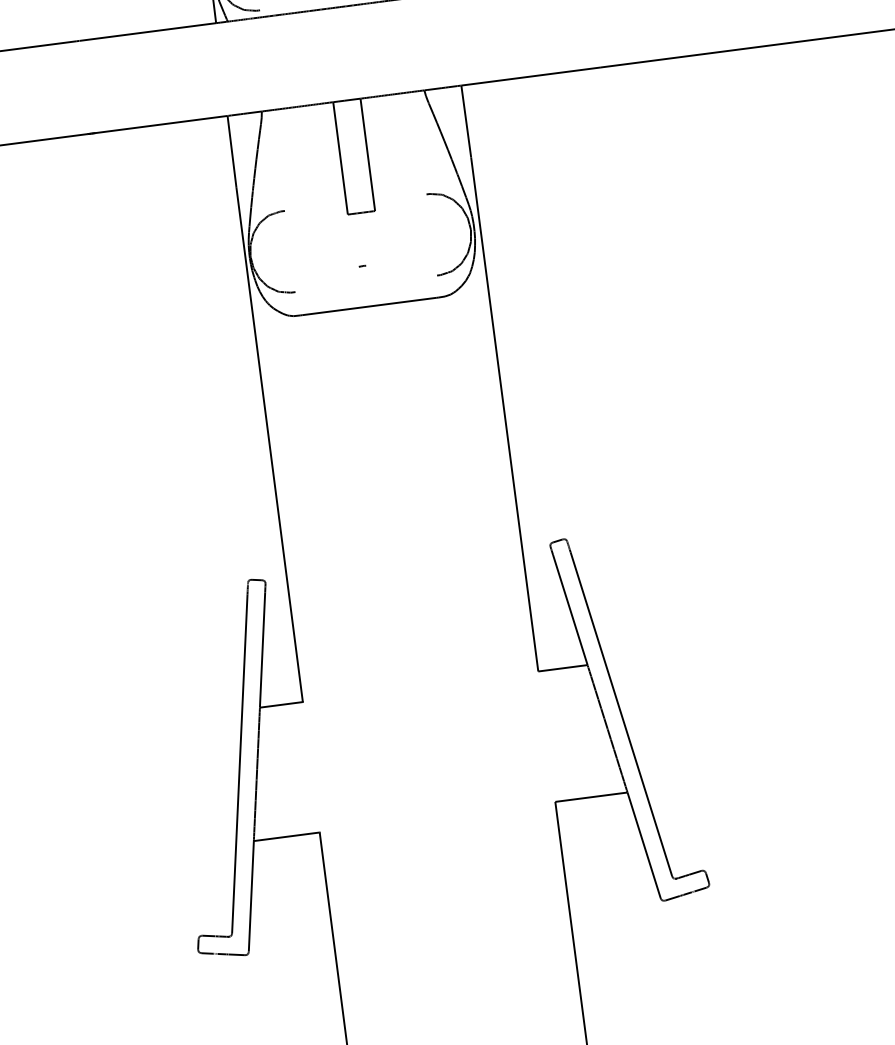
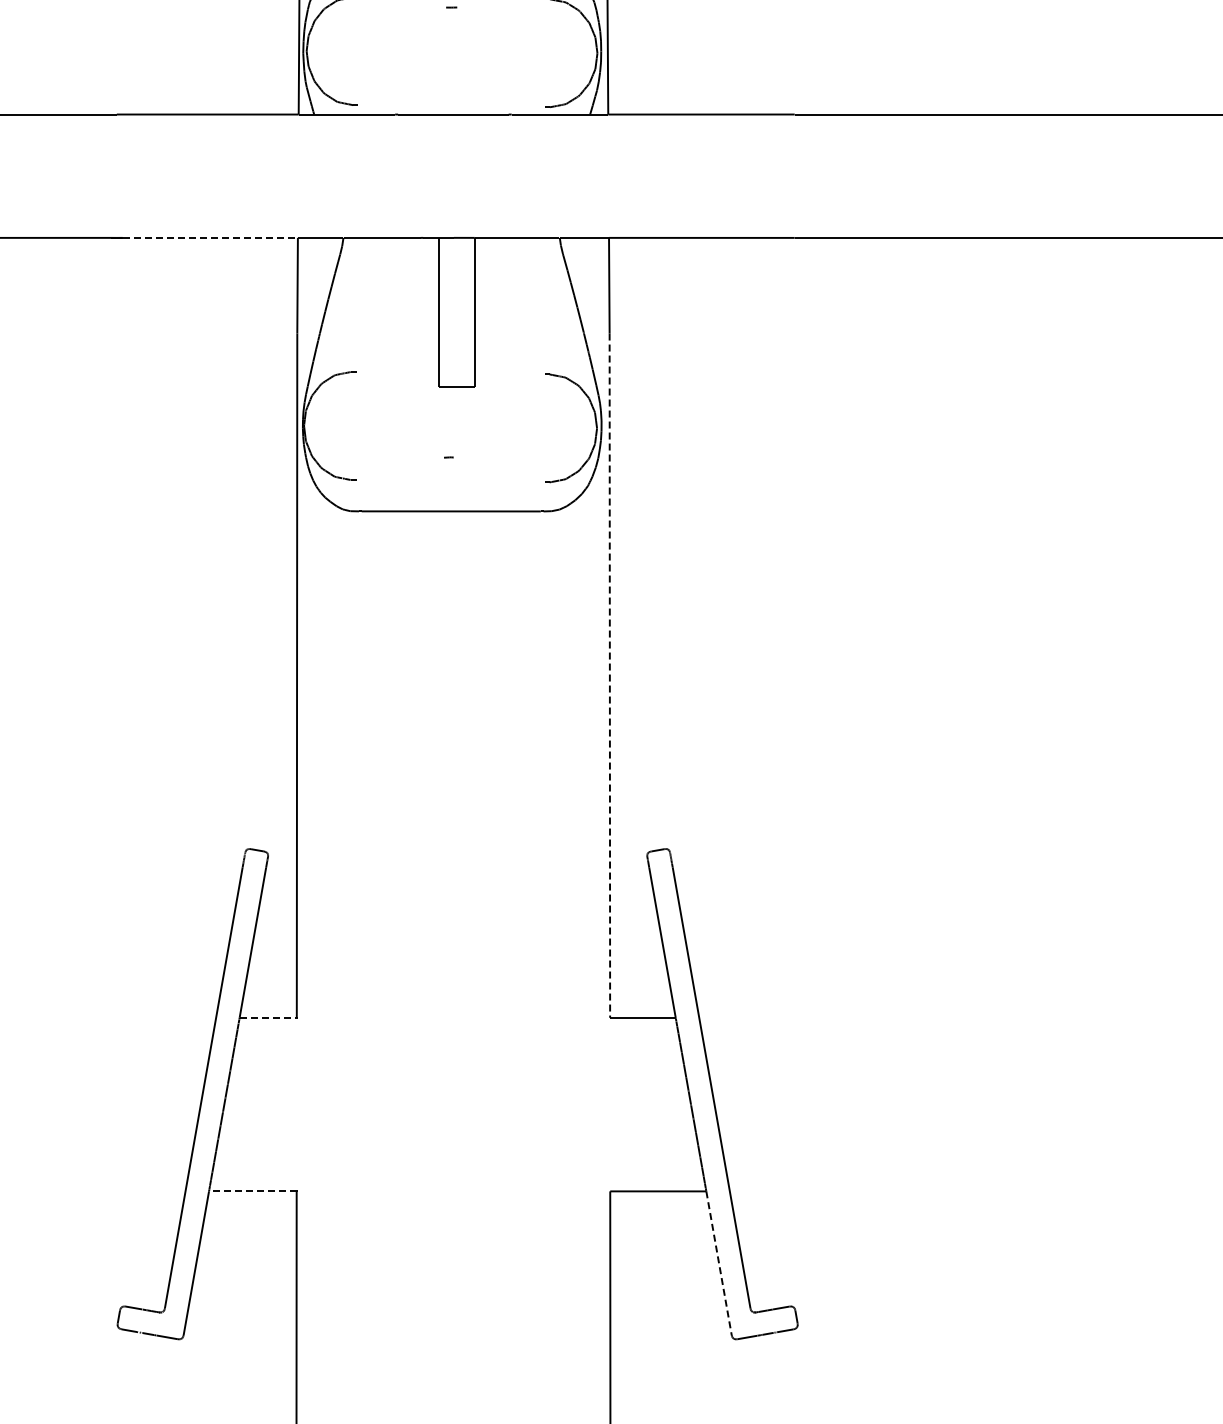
line: (161, 124) -> (210, 237), solid -> dashed
line: (504, 415) -> (609, 676), solid -> dashed
line: (281, 704) -> (268, 1017), solid -> dashed
line: (286, 836) -> (252, 1191), solid -> dashed
line: (644, 845) -> (719, 1263), solid -> dashed

